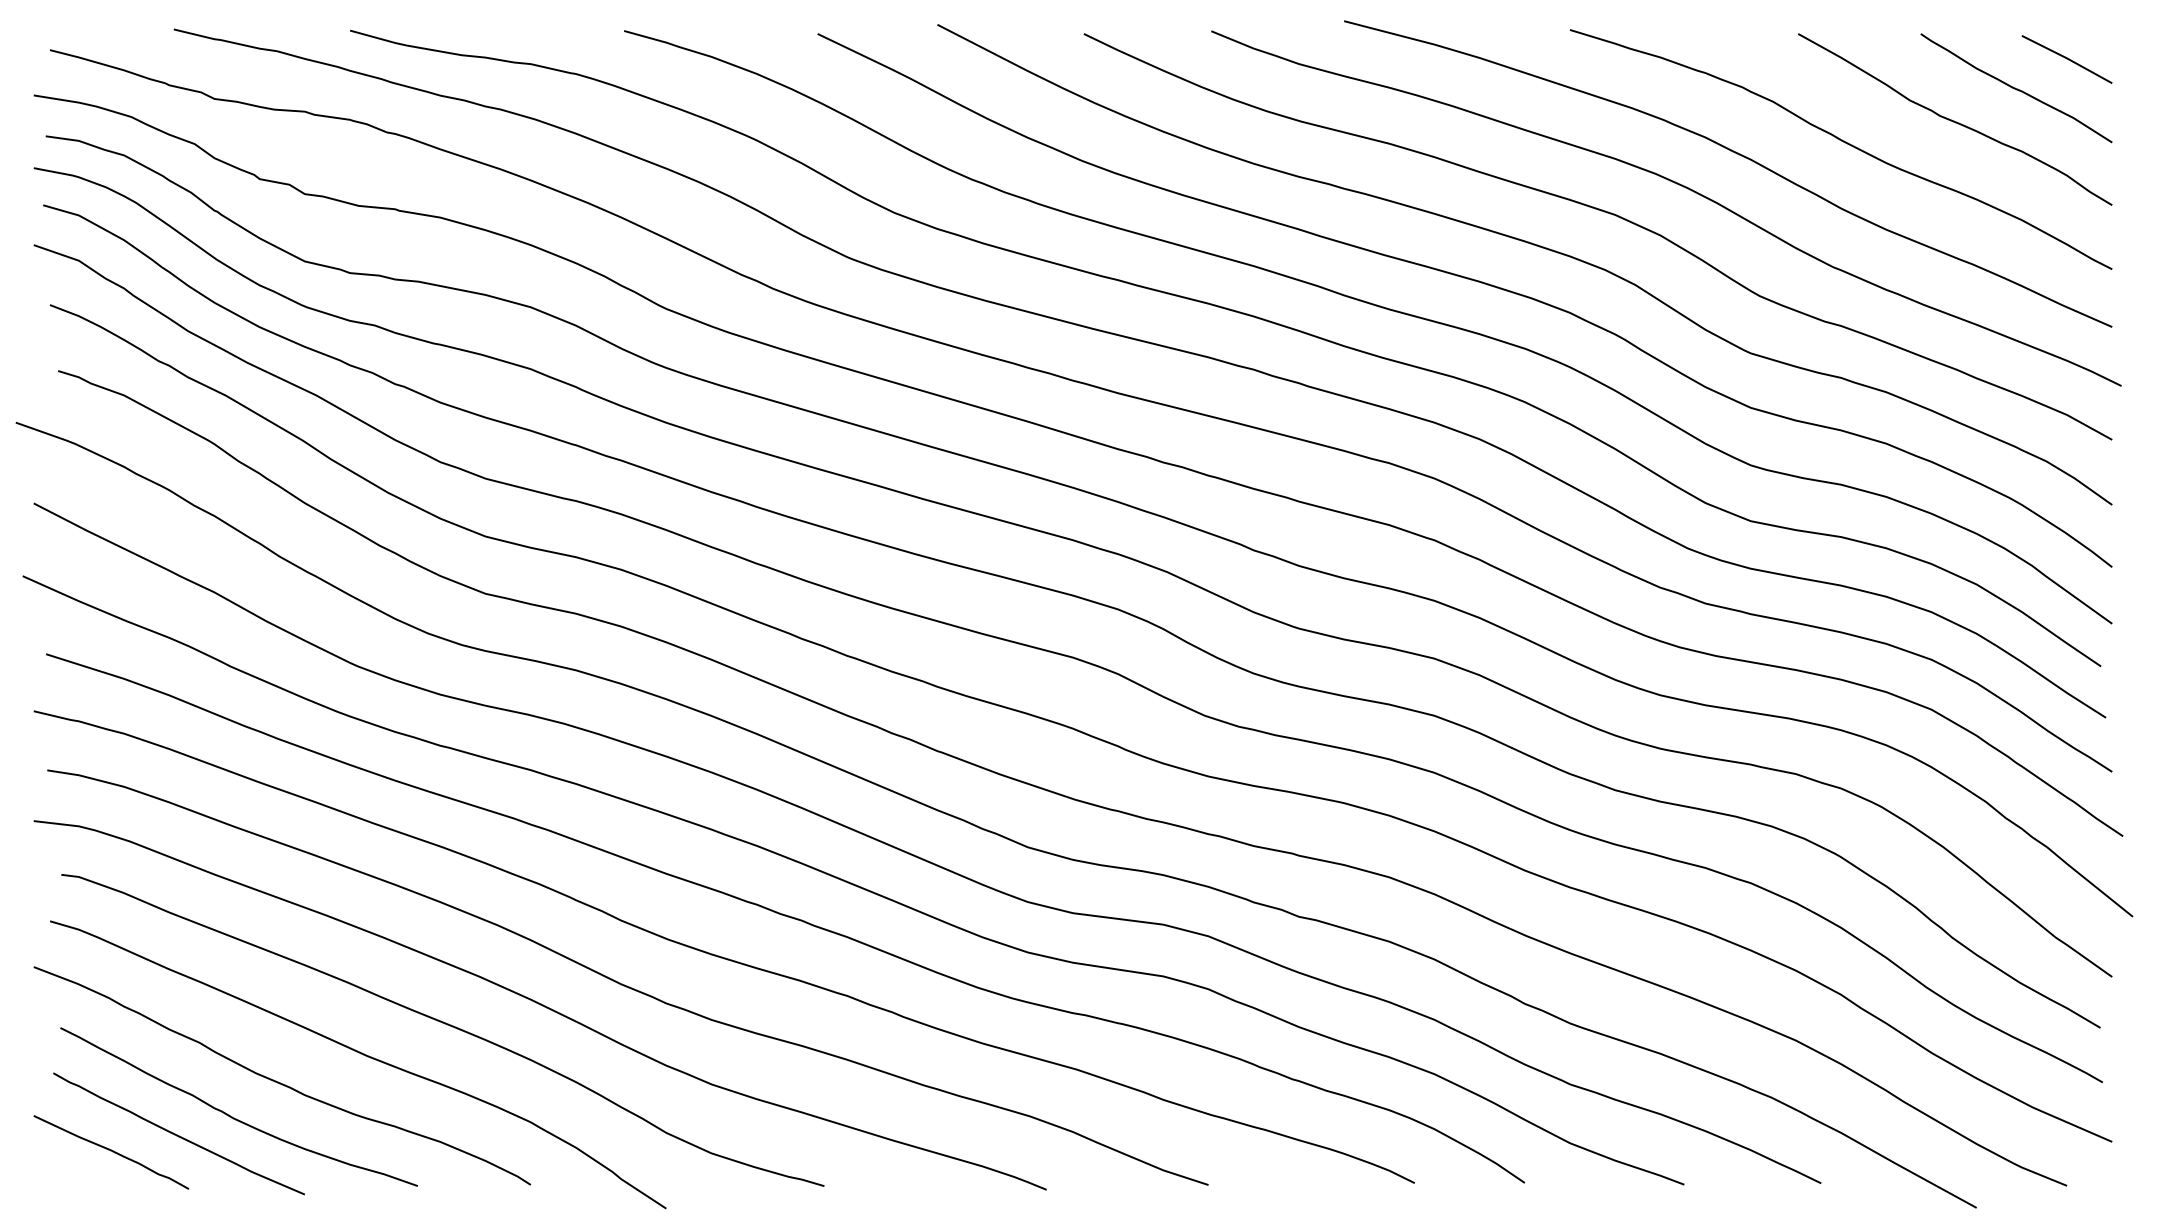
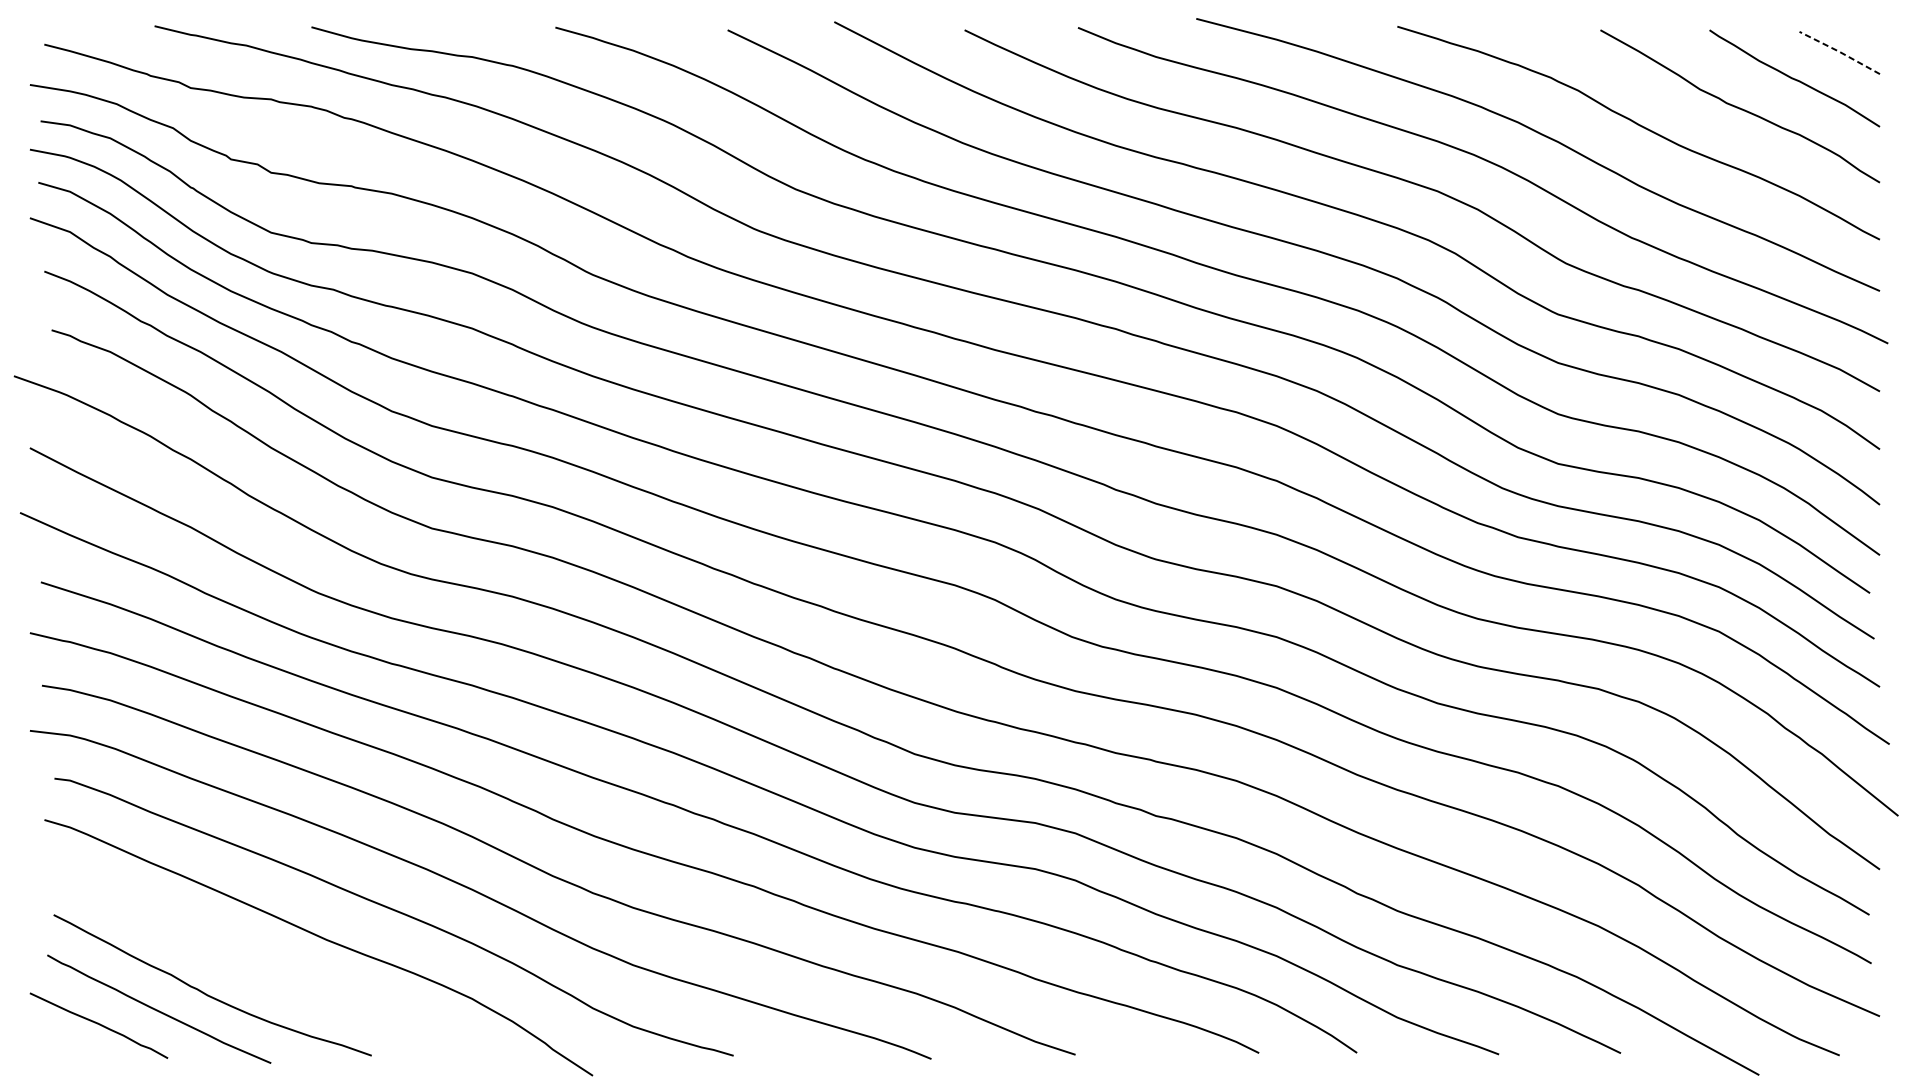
line: (2067, 58) -> (1840, 52), solid -> dashed
curve: (278, 1081) -> (247, 962), removed

